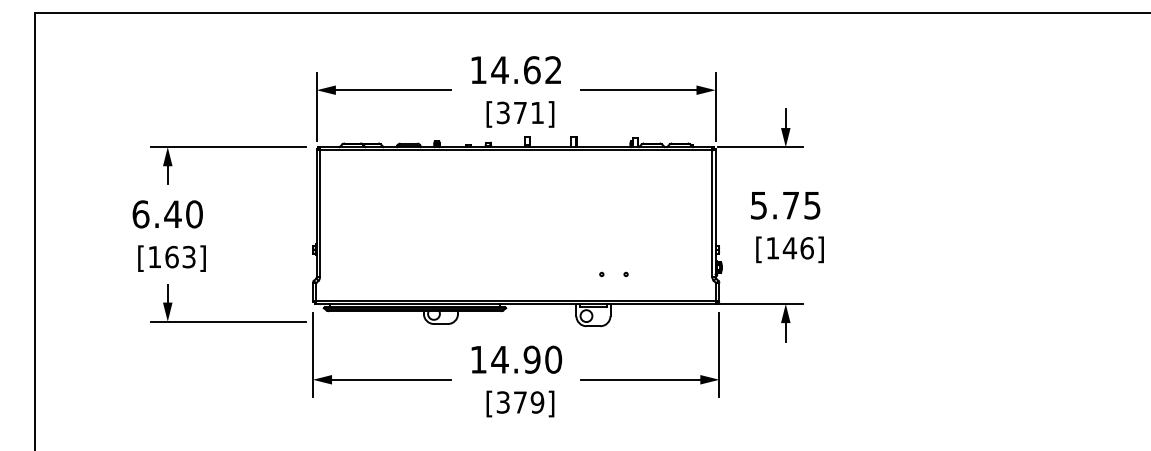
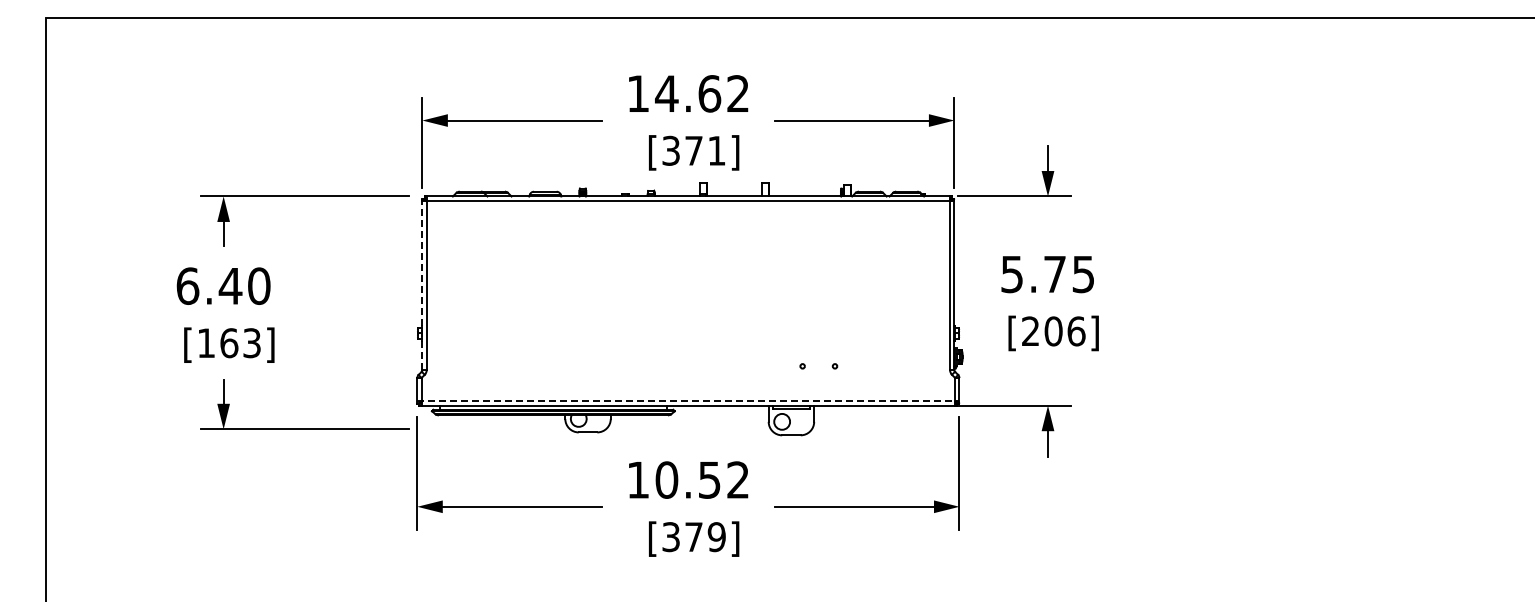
line: (316, 213) -> (422, 284), solid -> dashed
text: (781, 248) -> (1042, 331), [146] -> [206]
line: (516, 300) -> (688, 401), solid -> dashed
text: (526, 359) -> (702, 479), 14.90 -> 10.52

